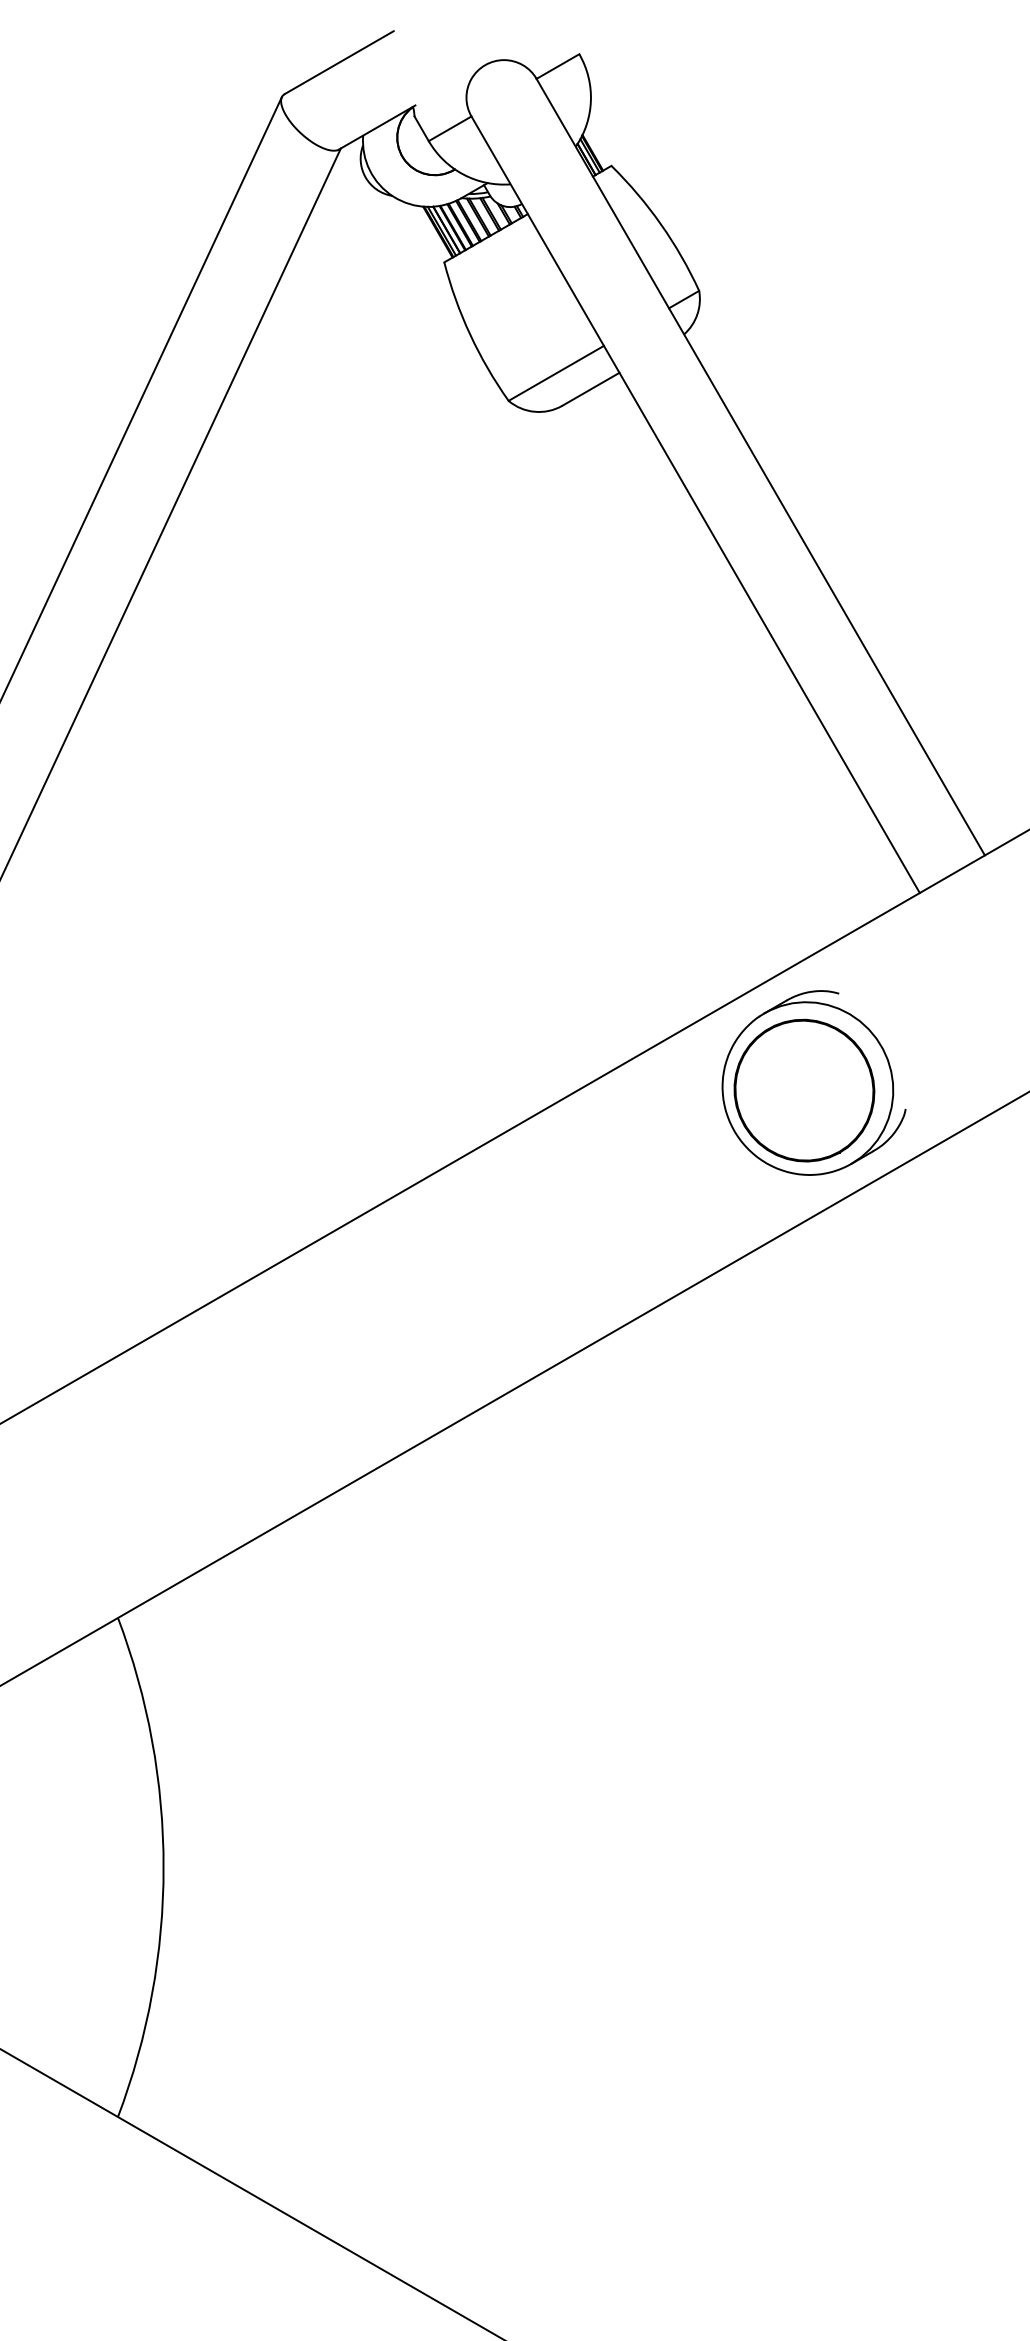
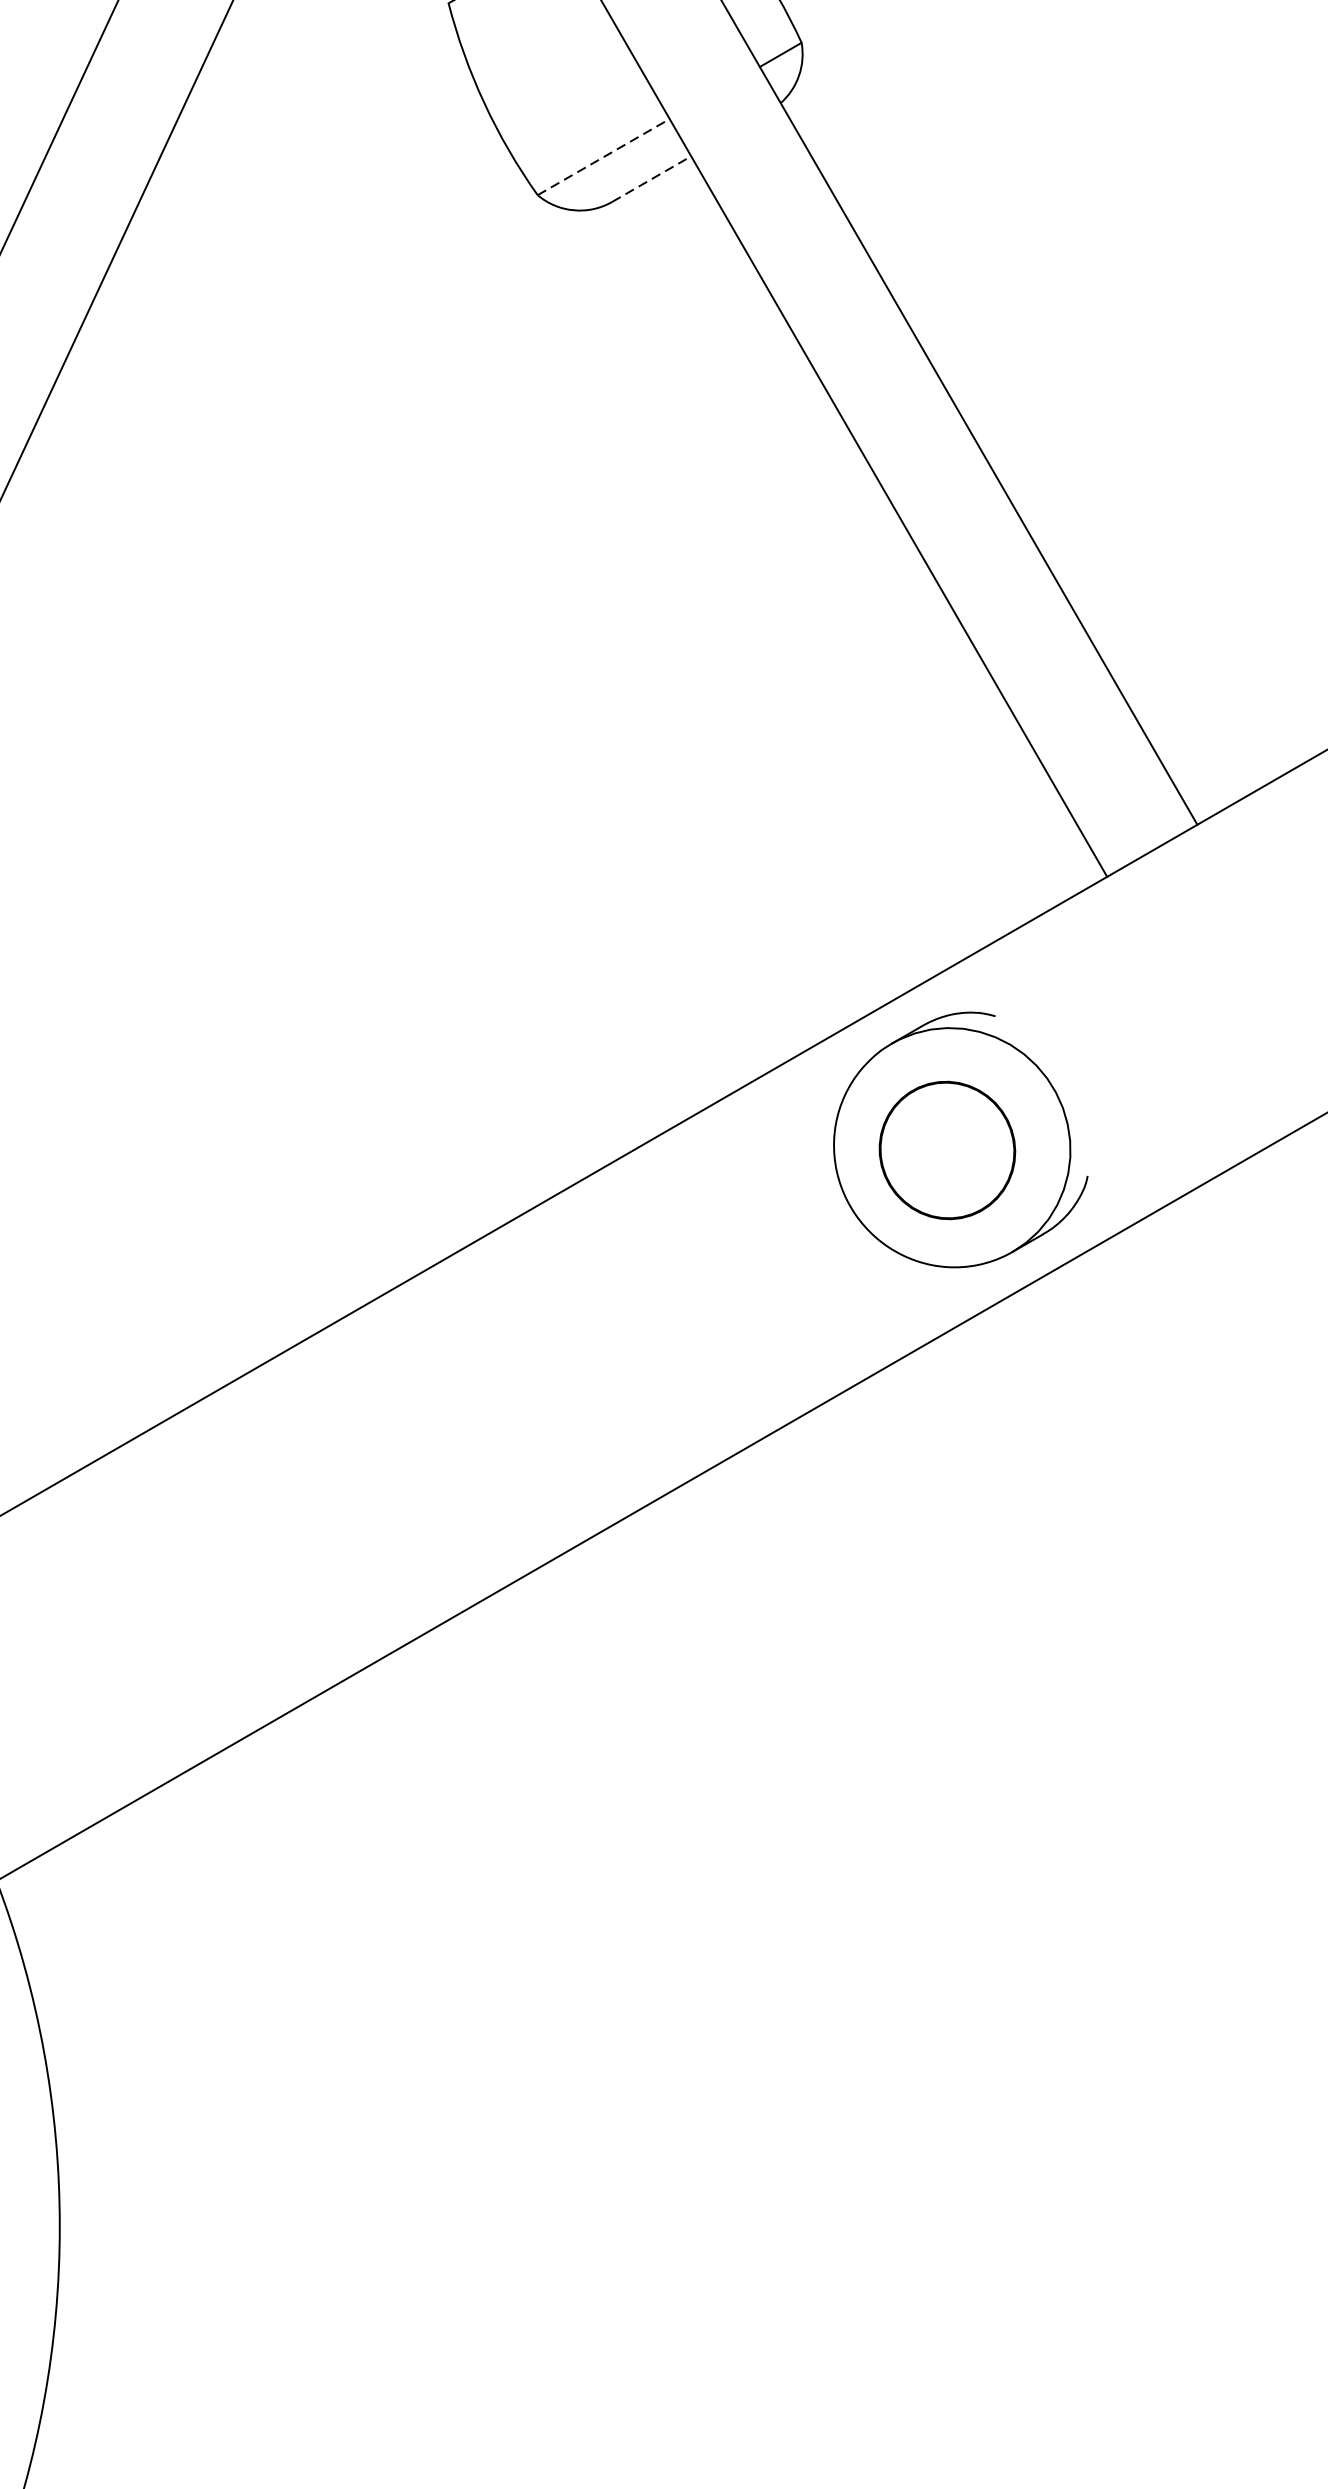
line: (556, 373) -> (603, 157), solid -> dashed
line: (591, 389) -> (652, 179), solid -> dashed
part: (804, 1090) -> (947, 1150), size x0.7

